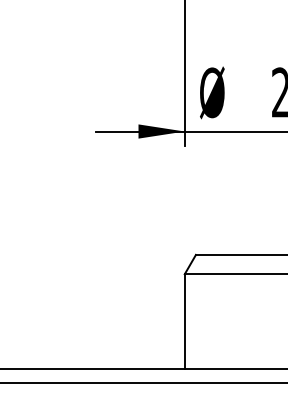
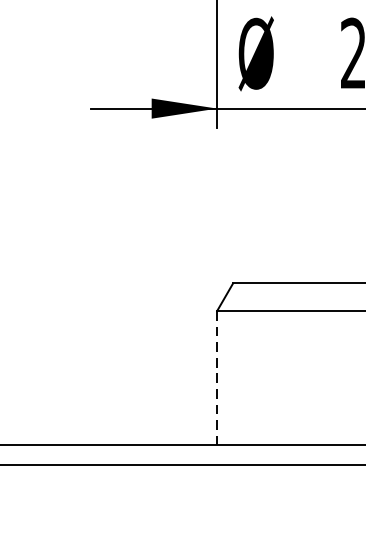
line: (184, 322) -> (216, 379), solid -> dashed

